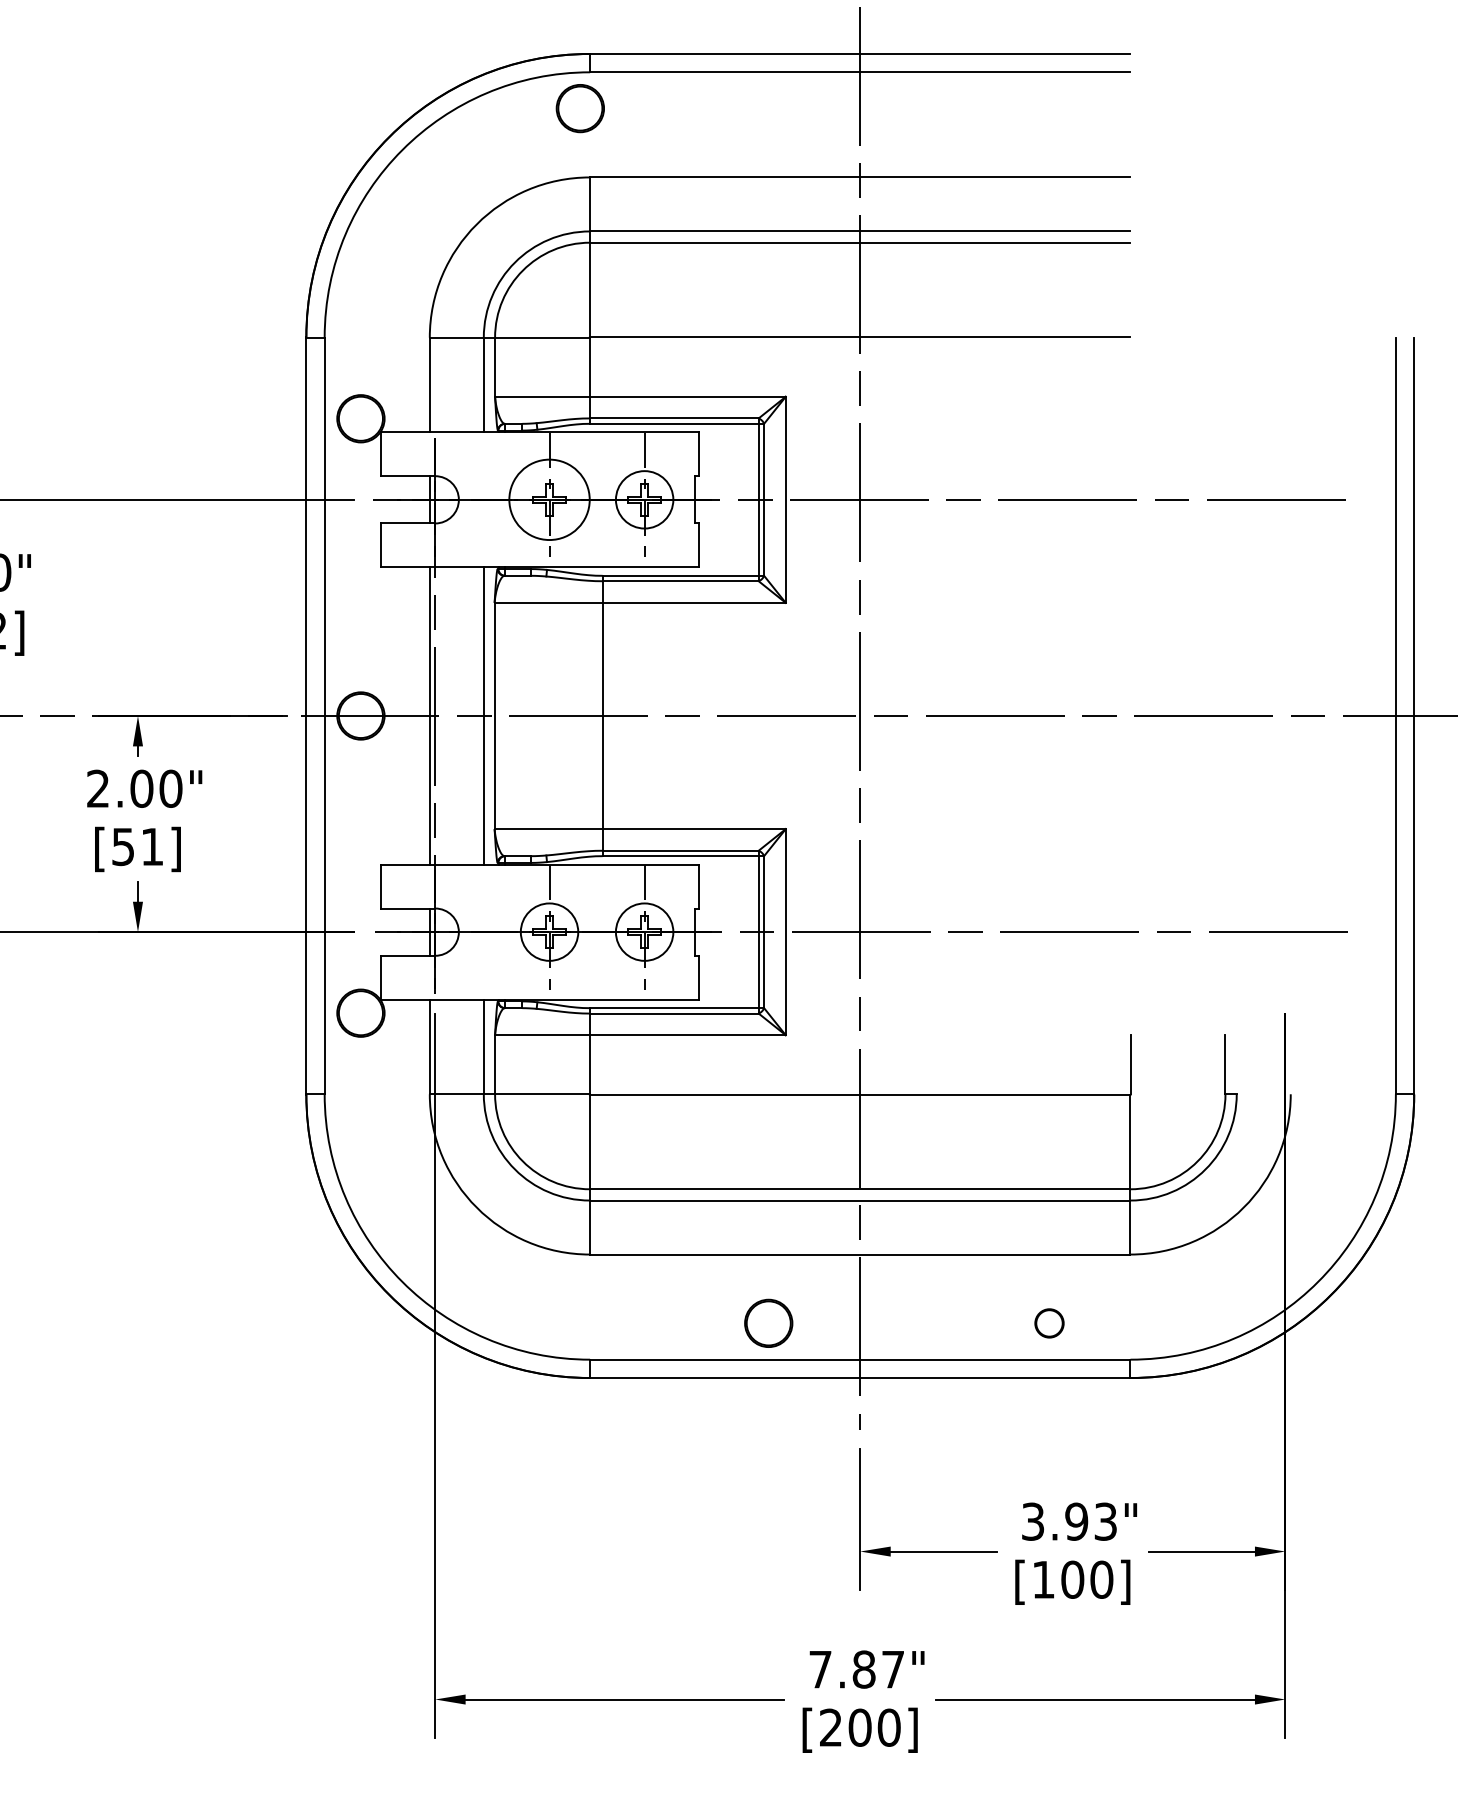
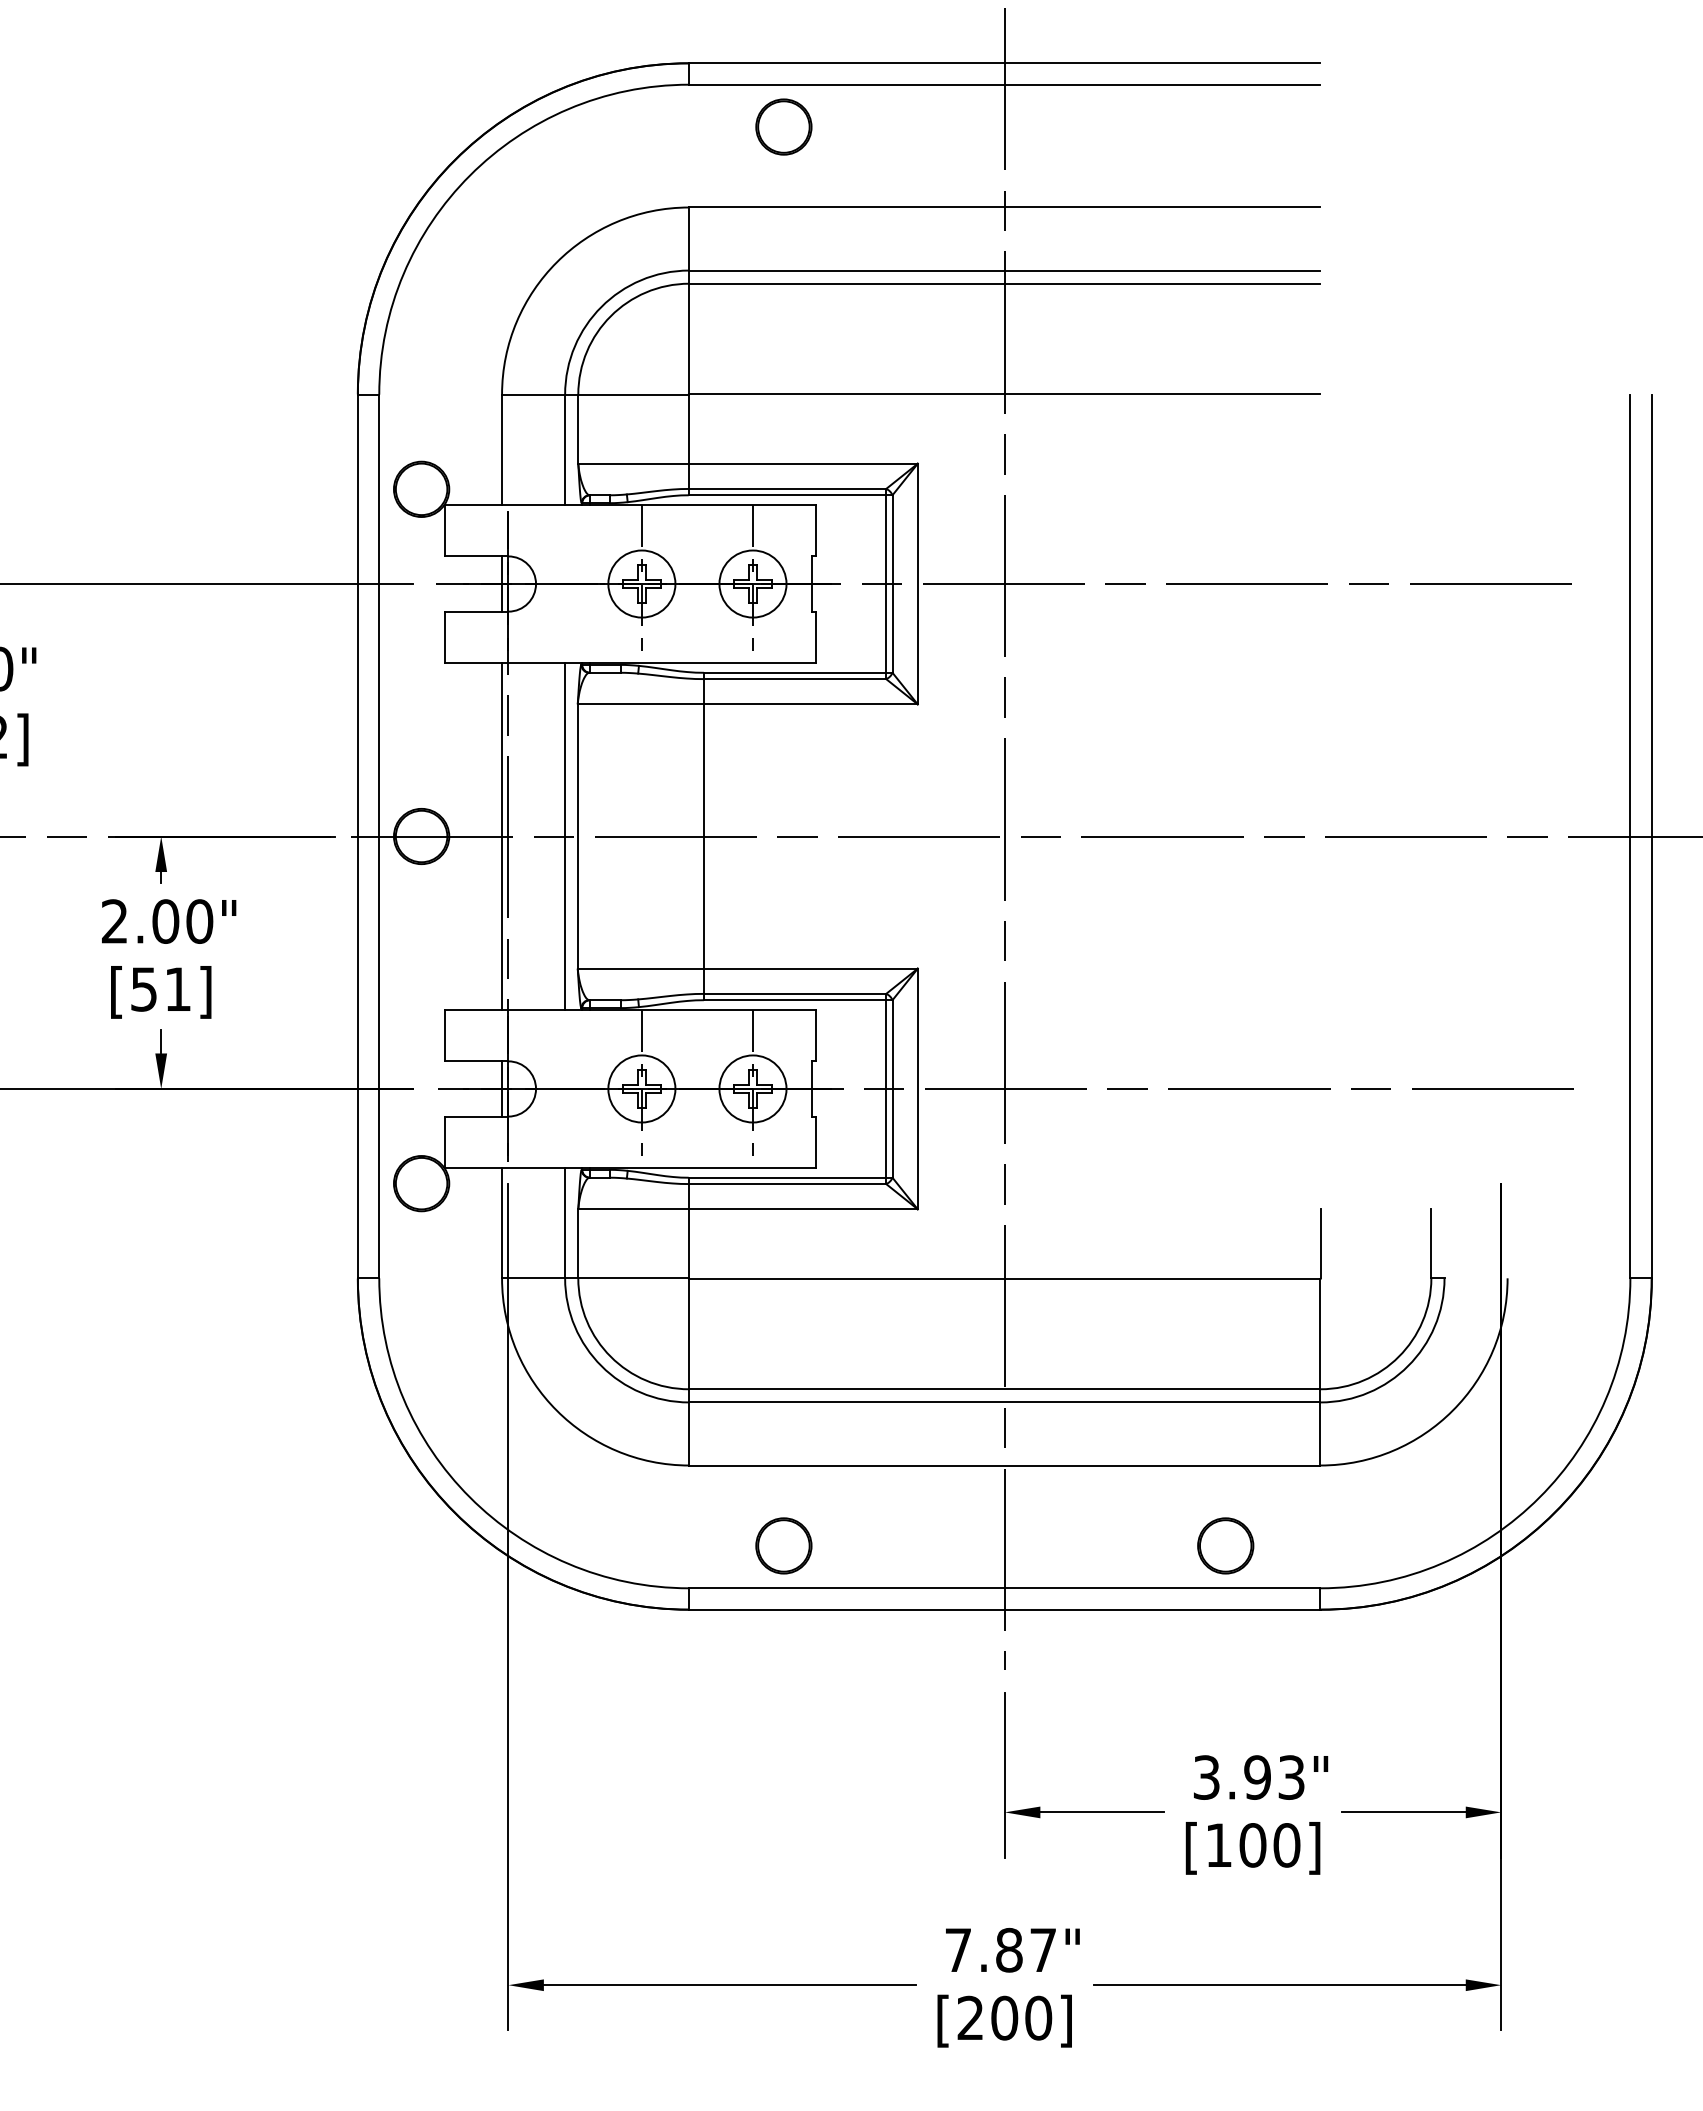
part: (580, 108) -> (783, 126), moved
circle: (549, 499) -> (641, 583), size x0.71
part: (768, 1323) -> (783, 1545), moved
part: (1049, 1323) -> (1225, 1545), size x1.67

